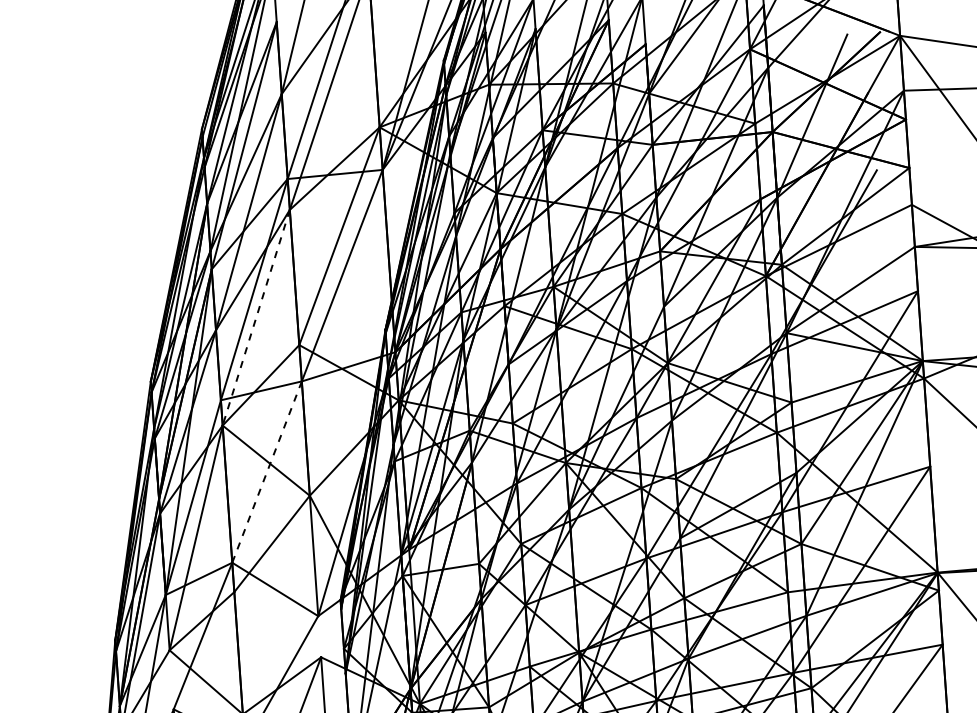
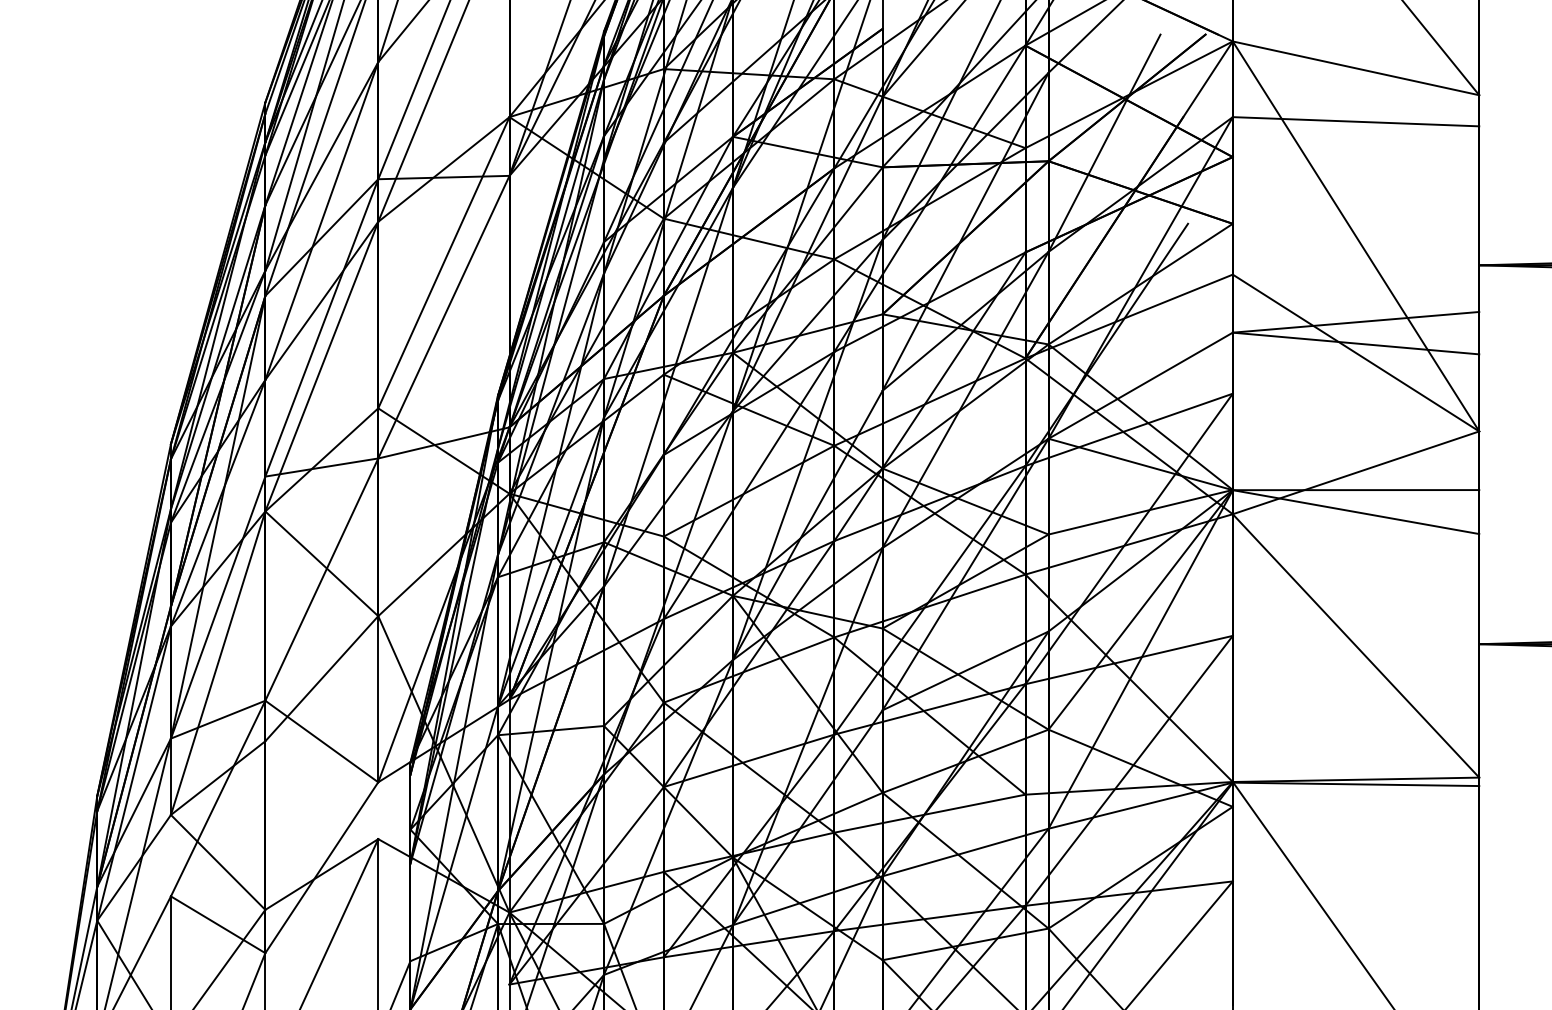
line: (256, 318) -> (321, 367), dashed -> solid
line: (266, 472) -> (321, 579), dashed -> solid

